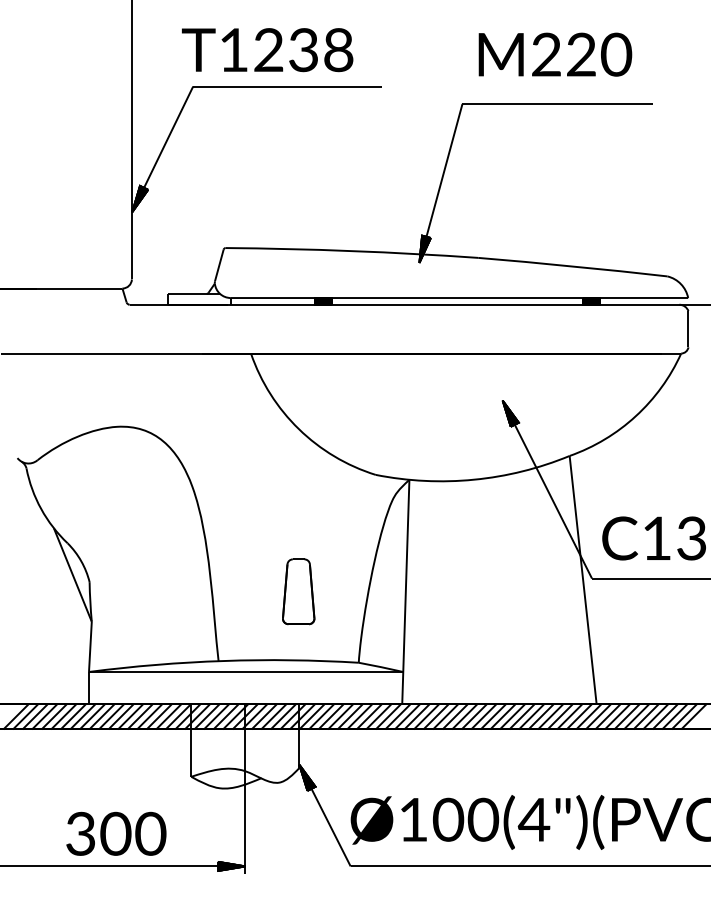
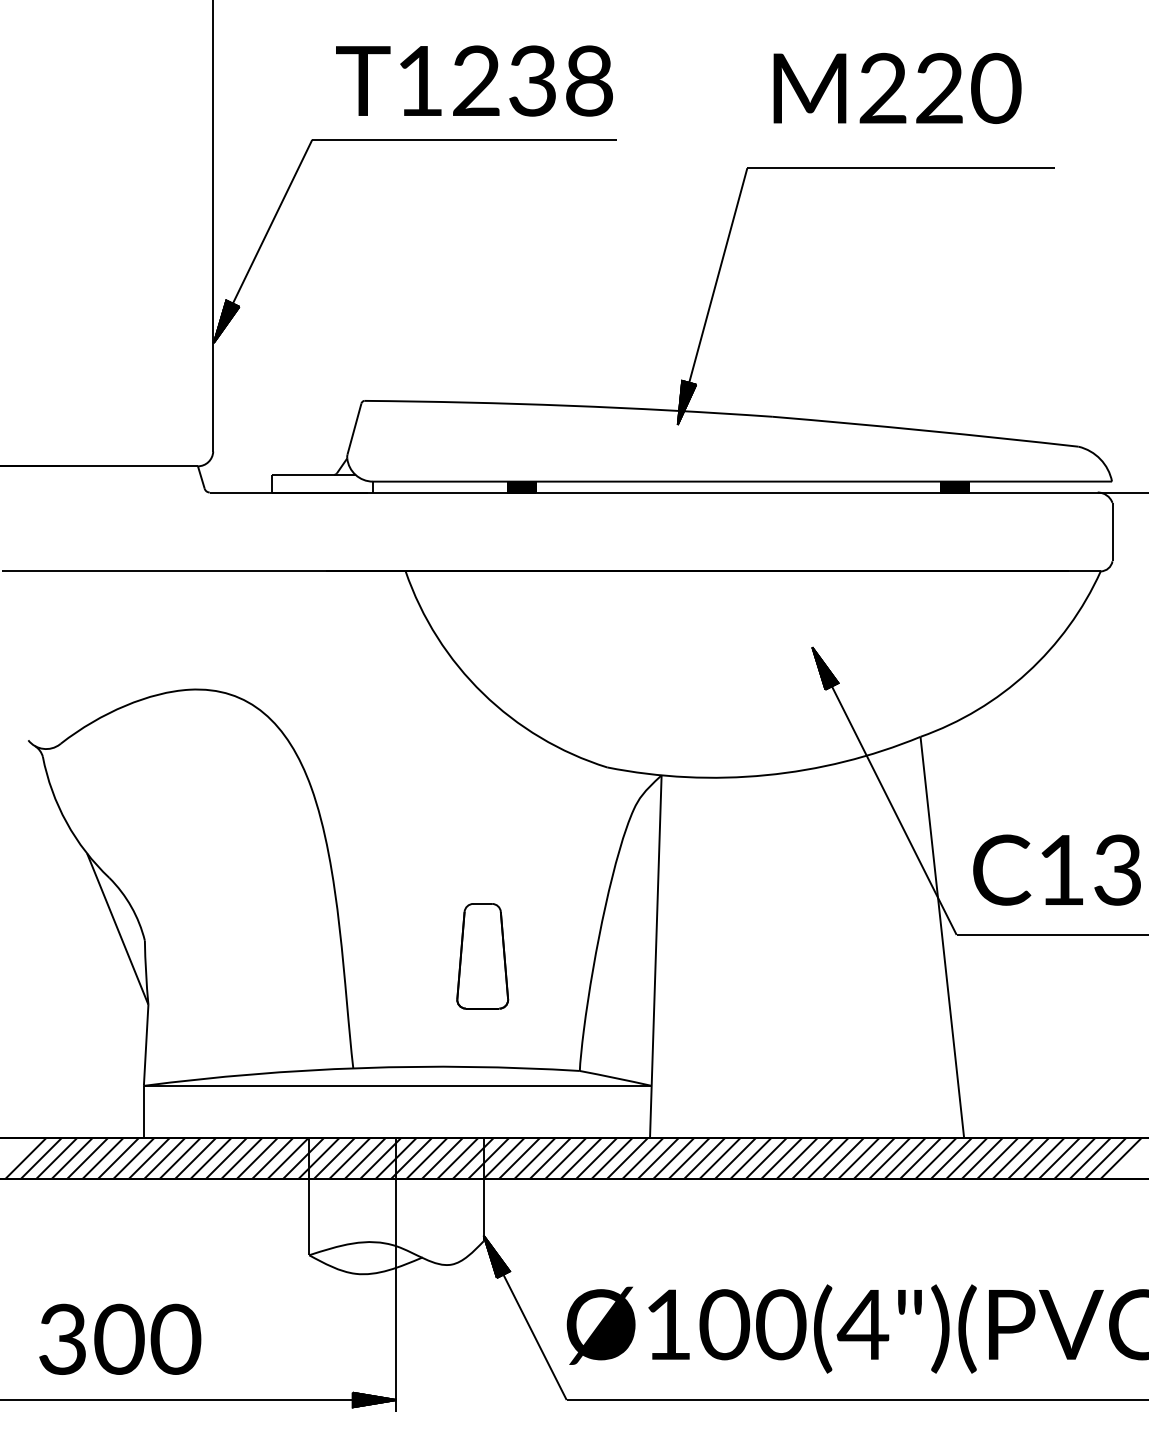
text: (267, 50) -> (474, 81), moved
text: (116, 833) -> (120, 1338), moved

